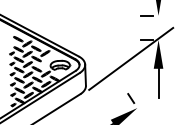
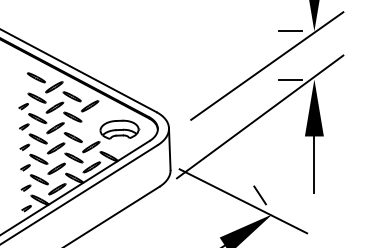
line: (134, 33) -> (266, 66), added
line: (122, 101) -> (242, 201), added

